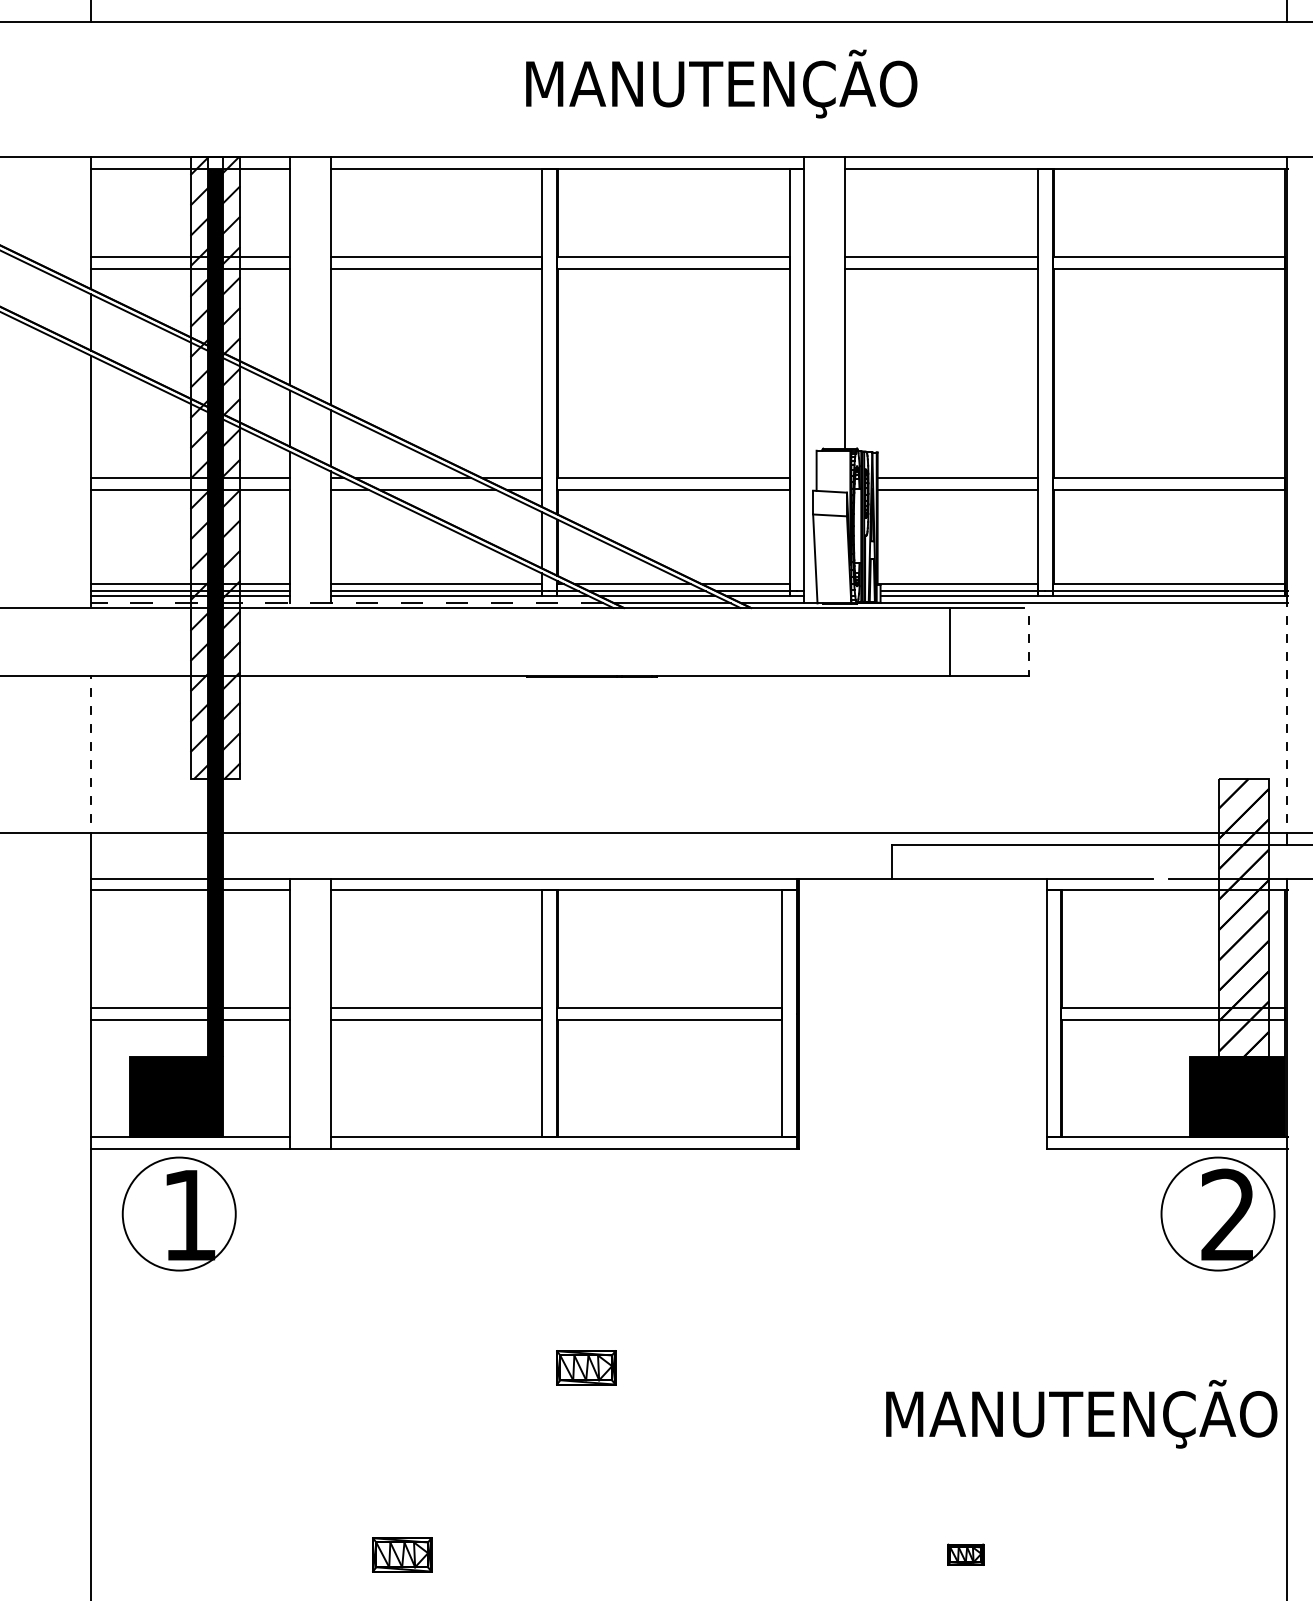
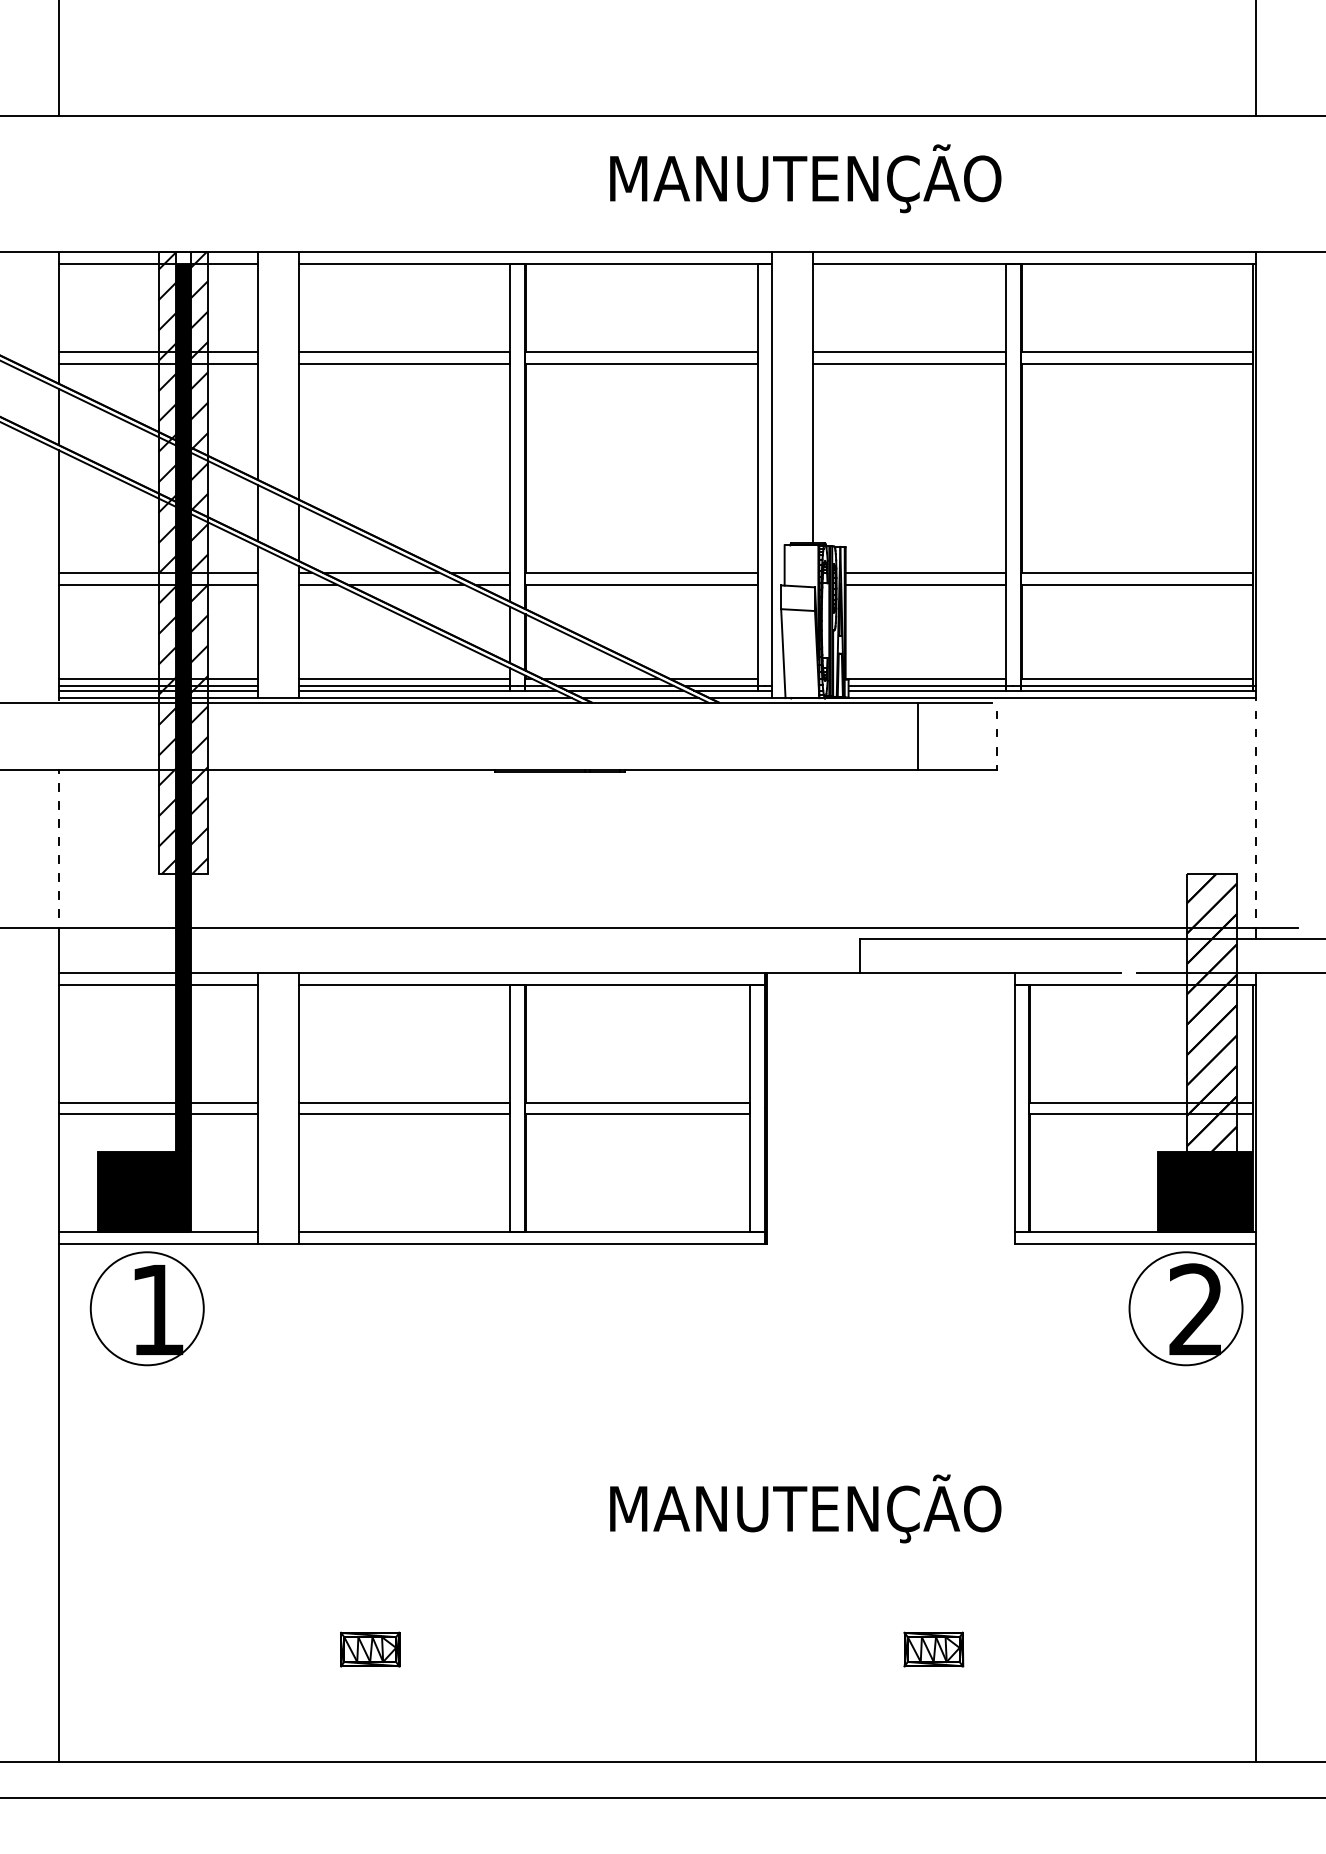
text: (721, 83) -> (805, 178), moved
line: (346, 602) -> (314, 697), dashed -> solid
part: (586, 1367) -> (554, 1462), removed
text: (1081, 1413) -> (805, 1508), moved
part: (965, 1554) -> (933, 1649), size x1.67

